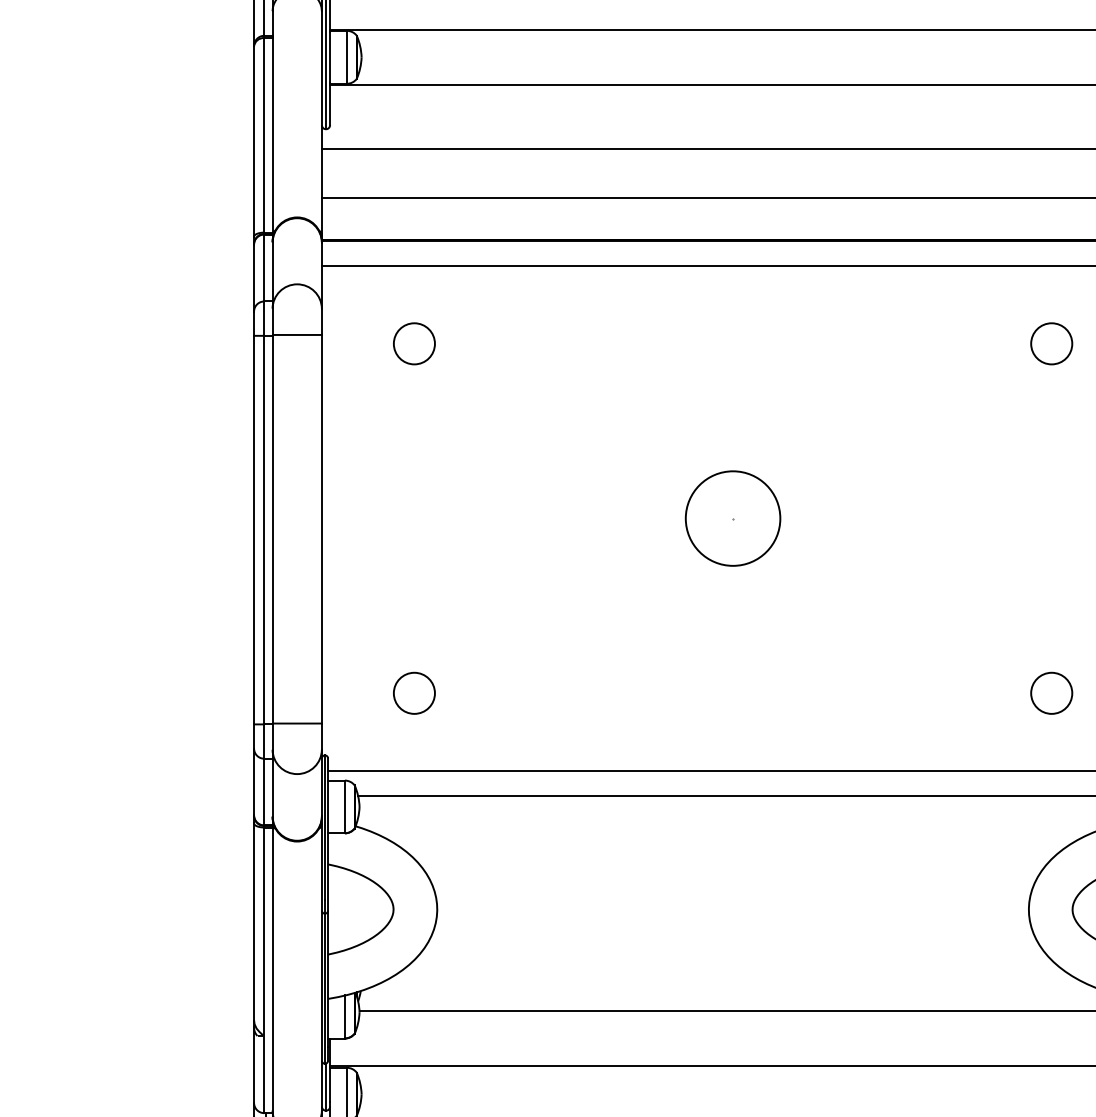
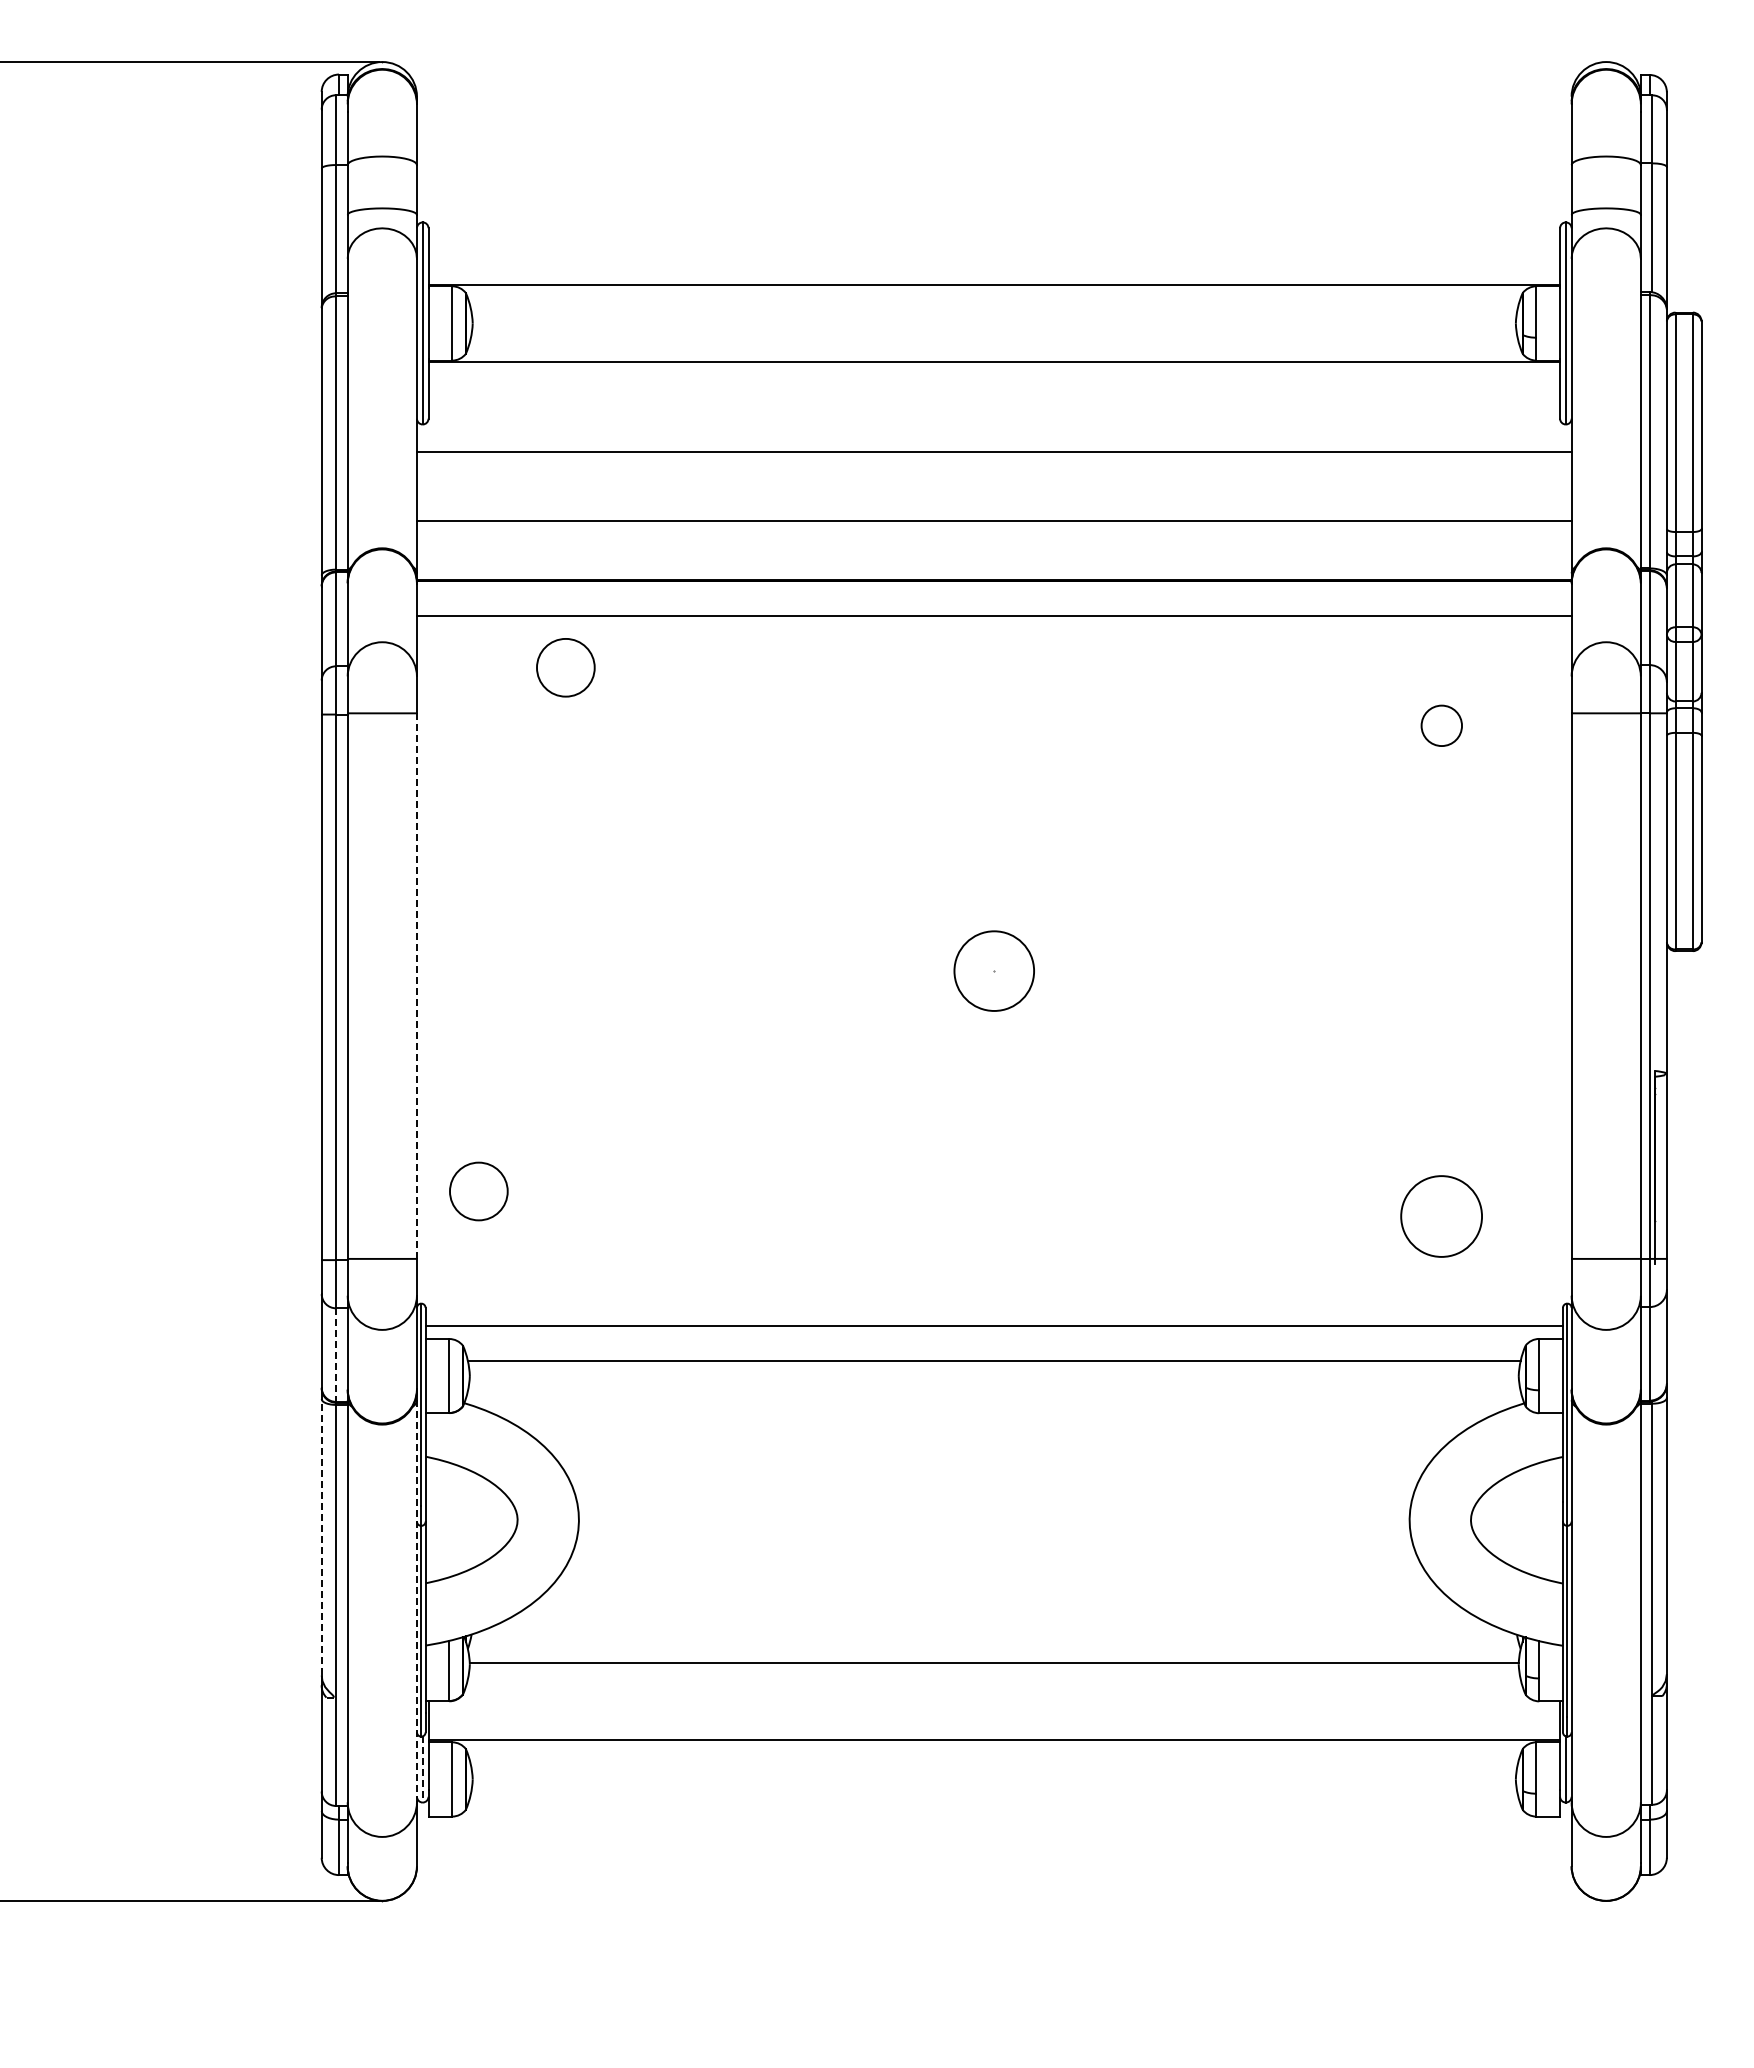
circle: (414, 343) -> (565, 667), moved
circle: (1051, 343) -> (1441, 725), size x0.7
circle: (732, 518) -> (993, 970), size x0.6
line: (321, 529) -> (416, 986), solid -> dashed
circle: (414, 693) -> (478, 1191), moved
circle: (1051, 693) -> (1441, 1216), size x1.4
line: (264, 792) -> (336, 1355), solid -> dashed
line: (253, 921) -> (321, 1536), solid -> dashed
line: (321, 967) -> (416, 1601), solid -> dashed
line: (325, 1087) -> (422, 1769), solid -> dashed

